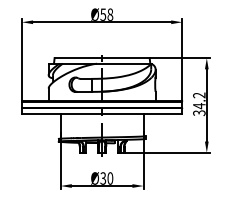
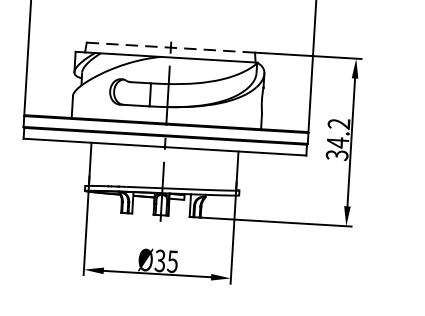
line: (102, 58) -> (171, 48), solid -> dashed
text: (110, 178) -> (173, 261), Ø30 -> Ø35

